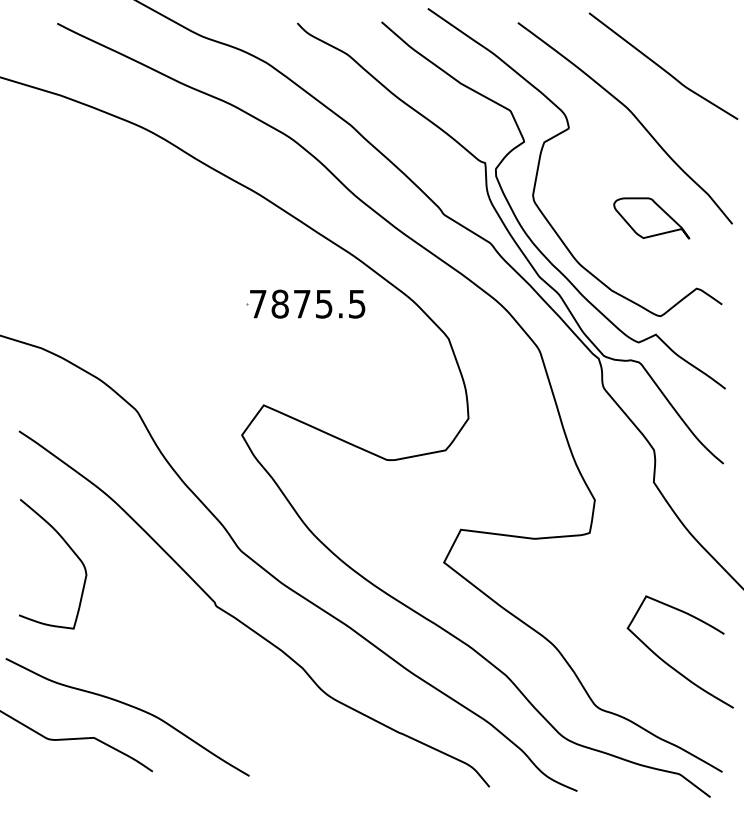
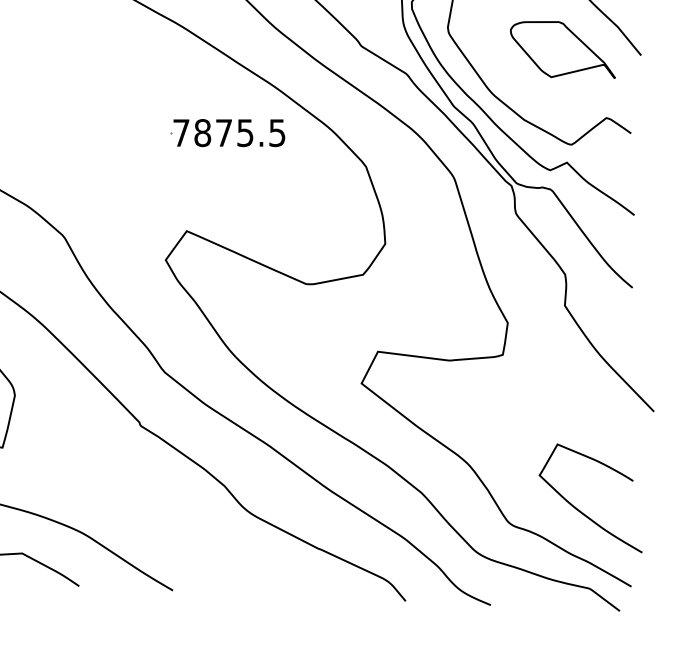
part: (651, 218) -> (562, 50), size x1.43
curve: (668, 663) -> (579, 509), moved

